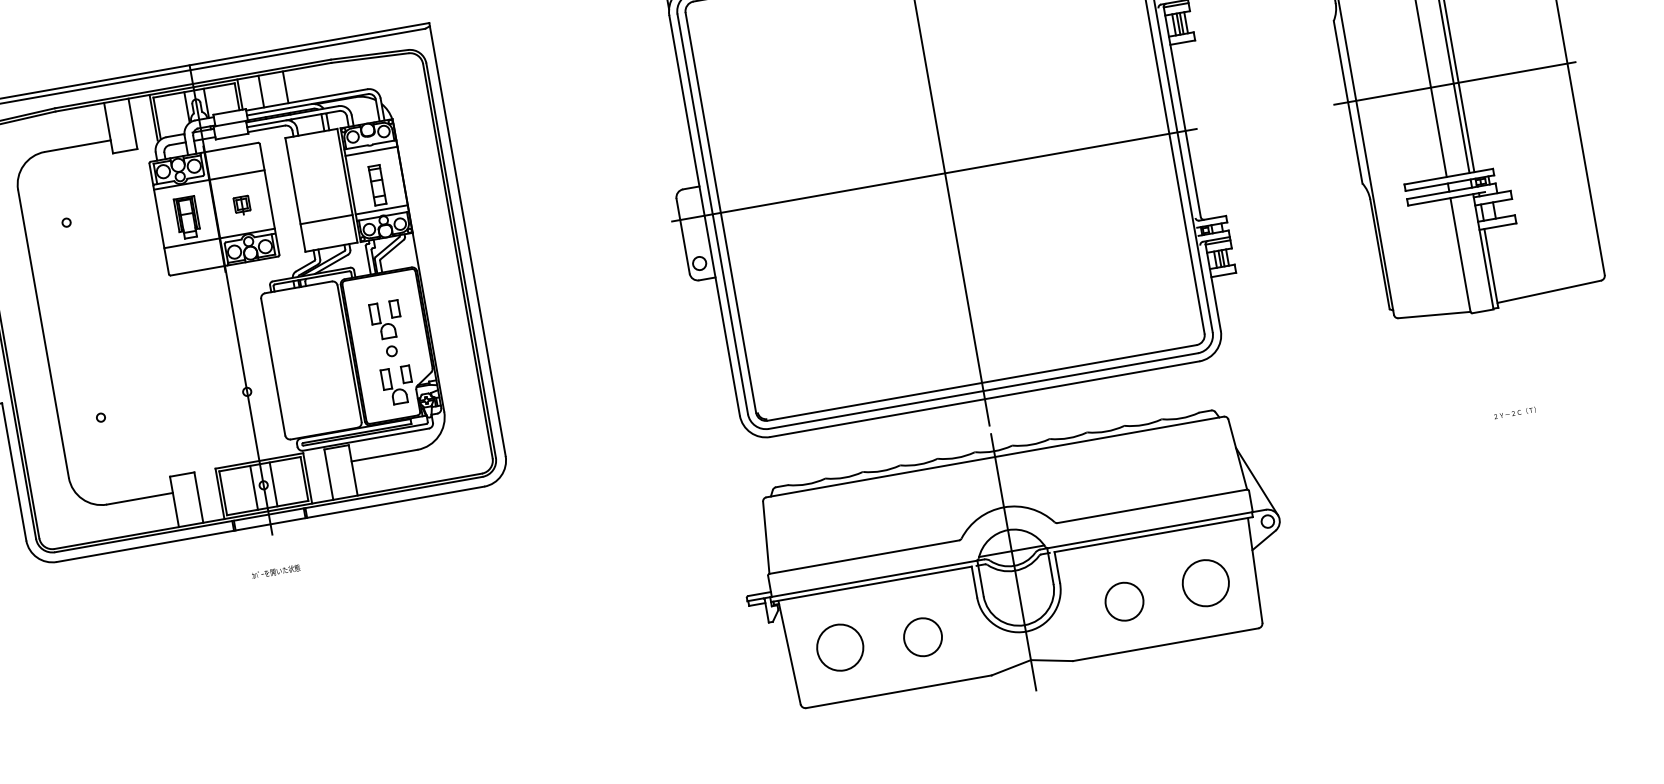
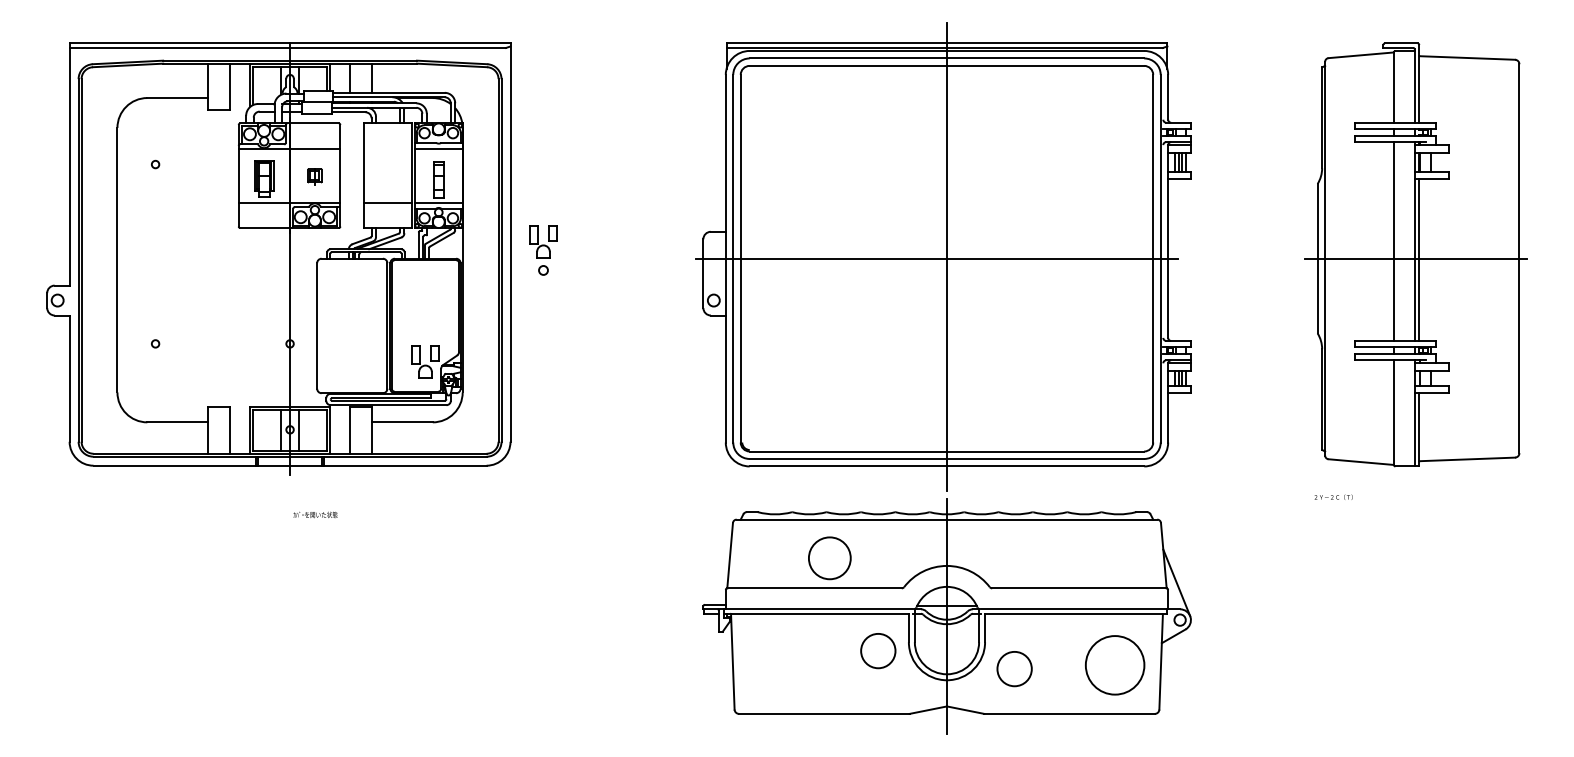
part: (388, 329) -> (543, 250), moved
text: (1514, 412) -> (1333, 496), moved
text: (275, 571) -> (315, 514), moved
circle: (1206, 583) -> (1115, 665), size x1.4
circle: (1124, 602) -> (1014, 669), moved
circle: (923, 637) -> (878, 651), moved
circle: (839, 647) -> (829, 558), moved

